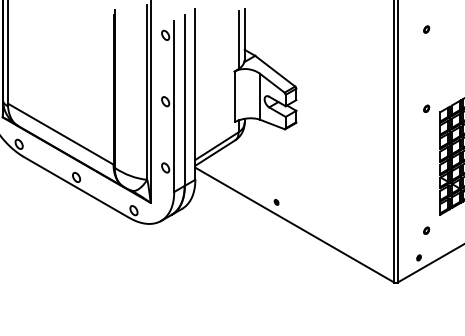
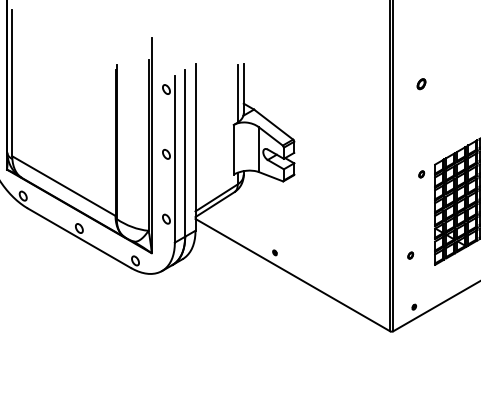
part: (426, 29) -> (421, 83), size x1.6
part: (426, 108) -> (421, 174), moved
part: (426, 230) -> (410, 255), moved

